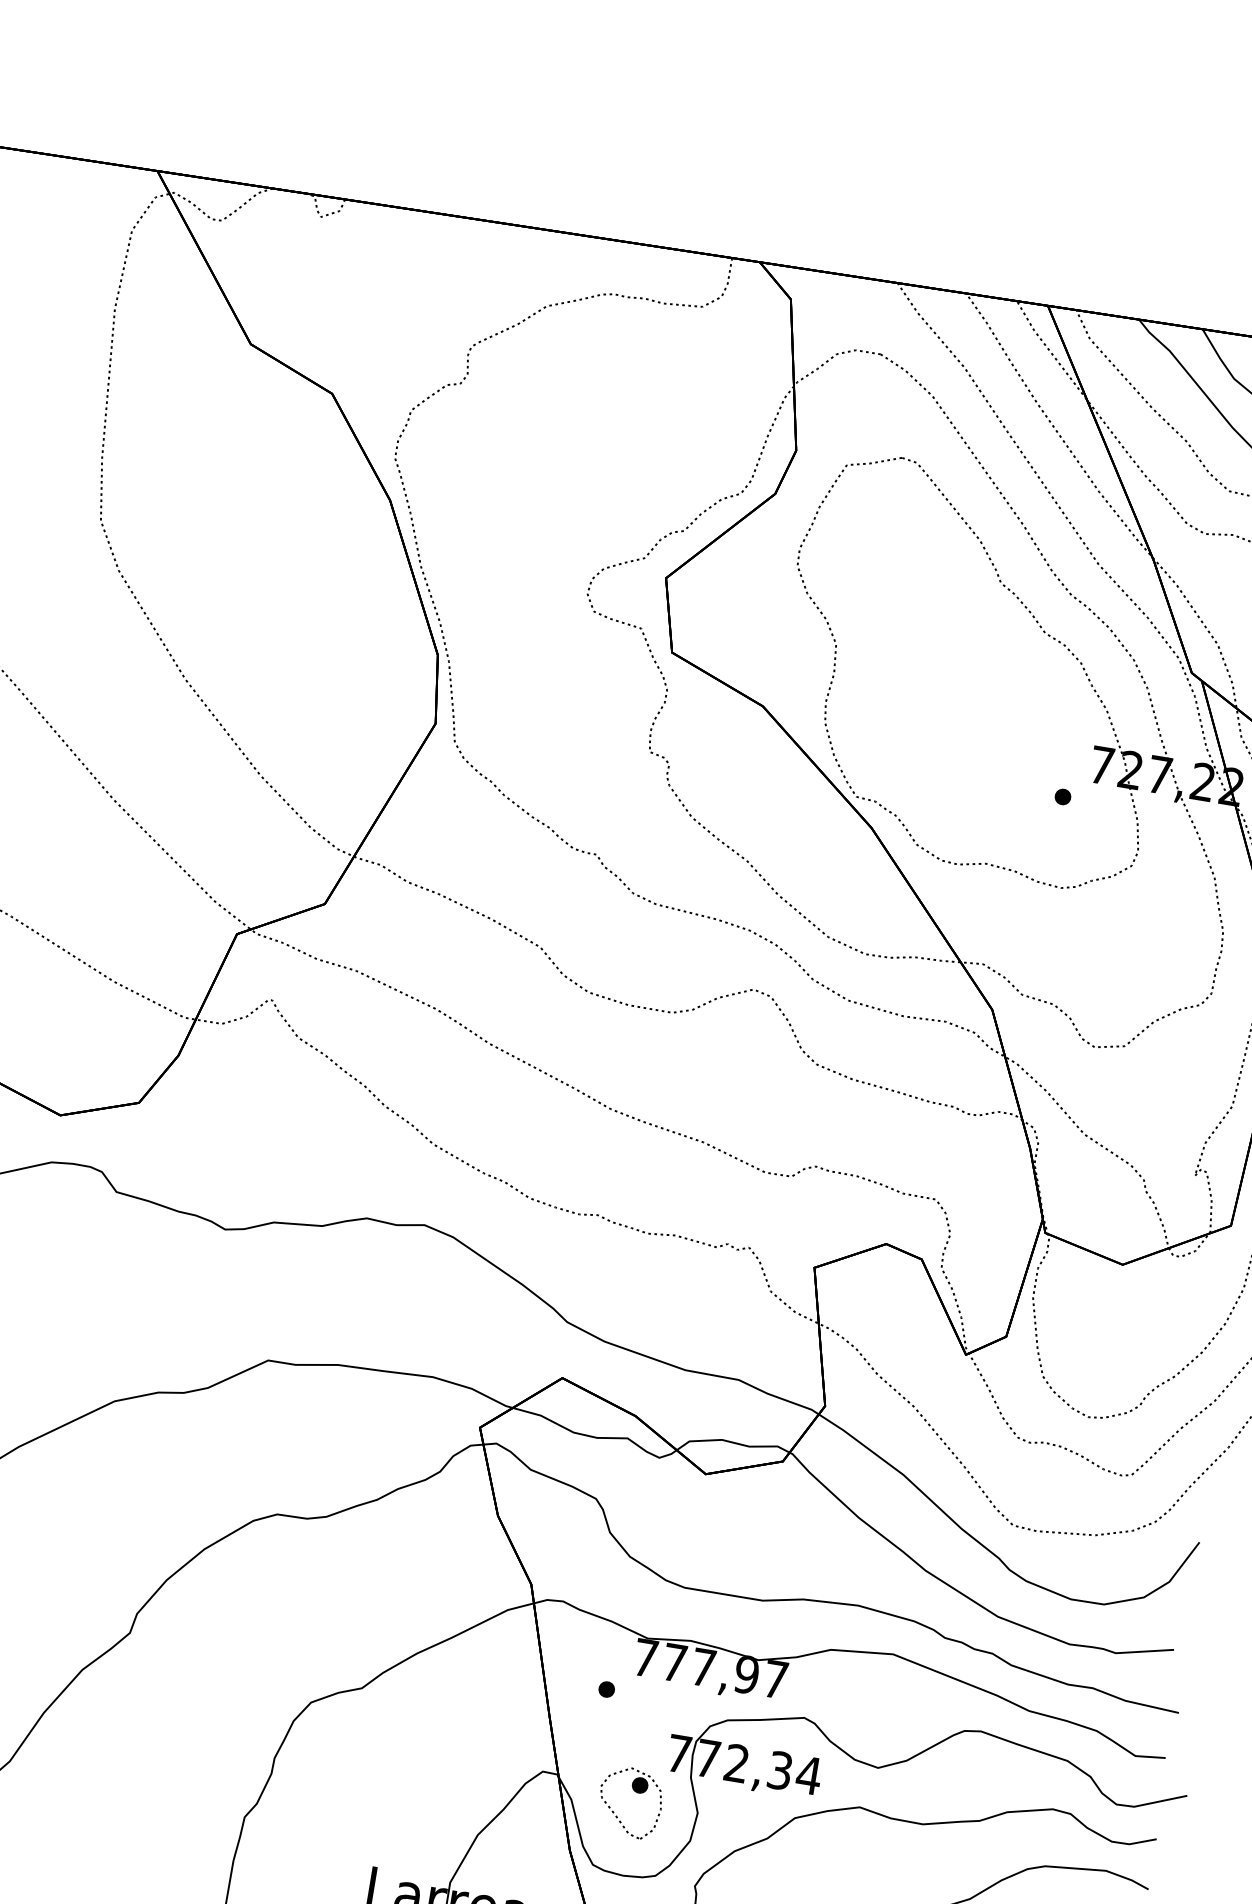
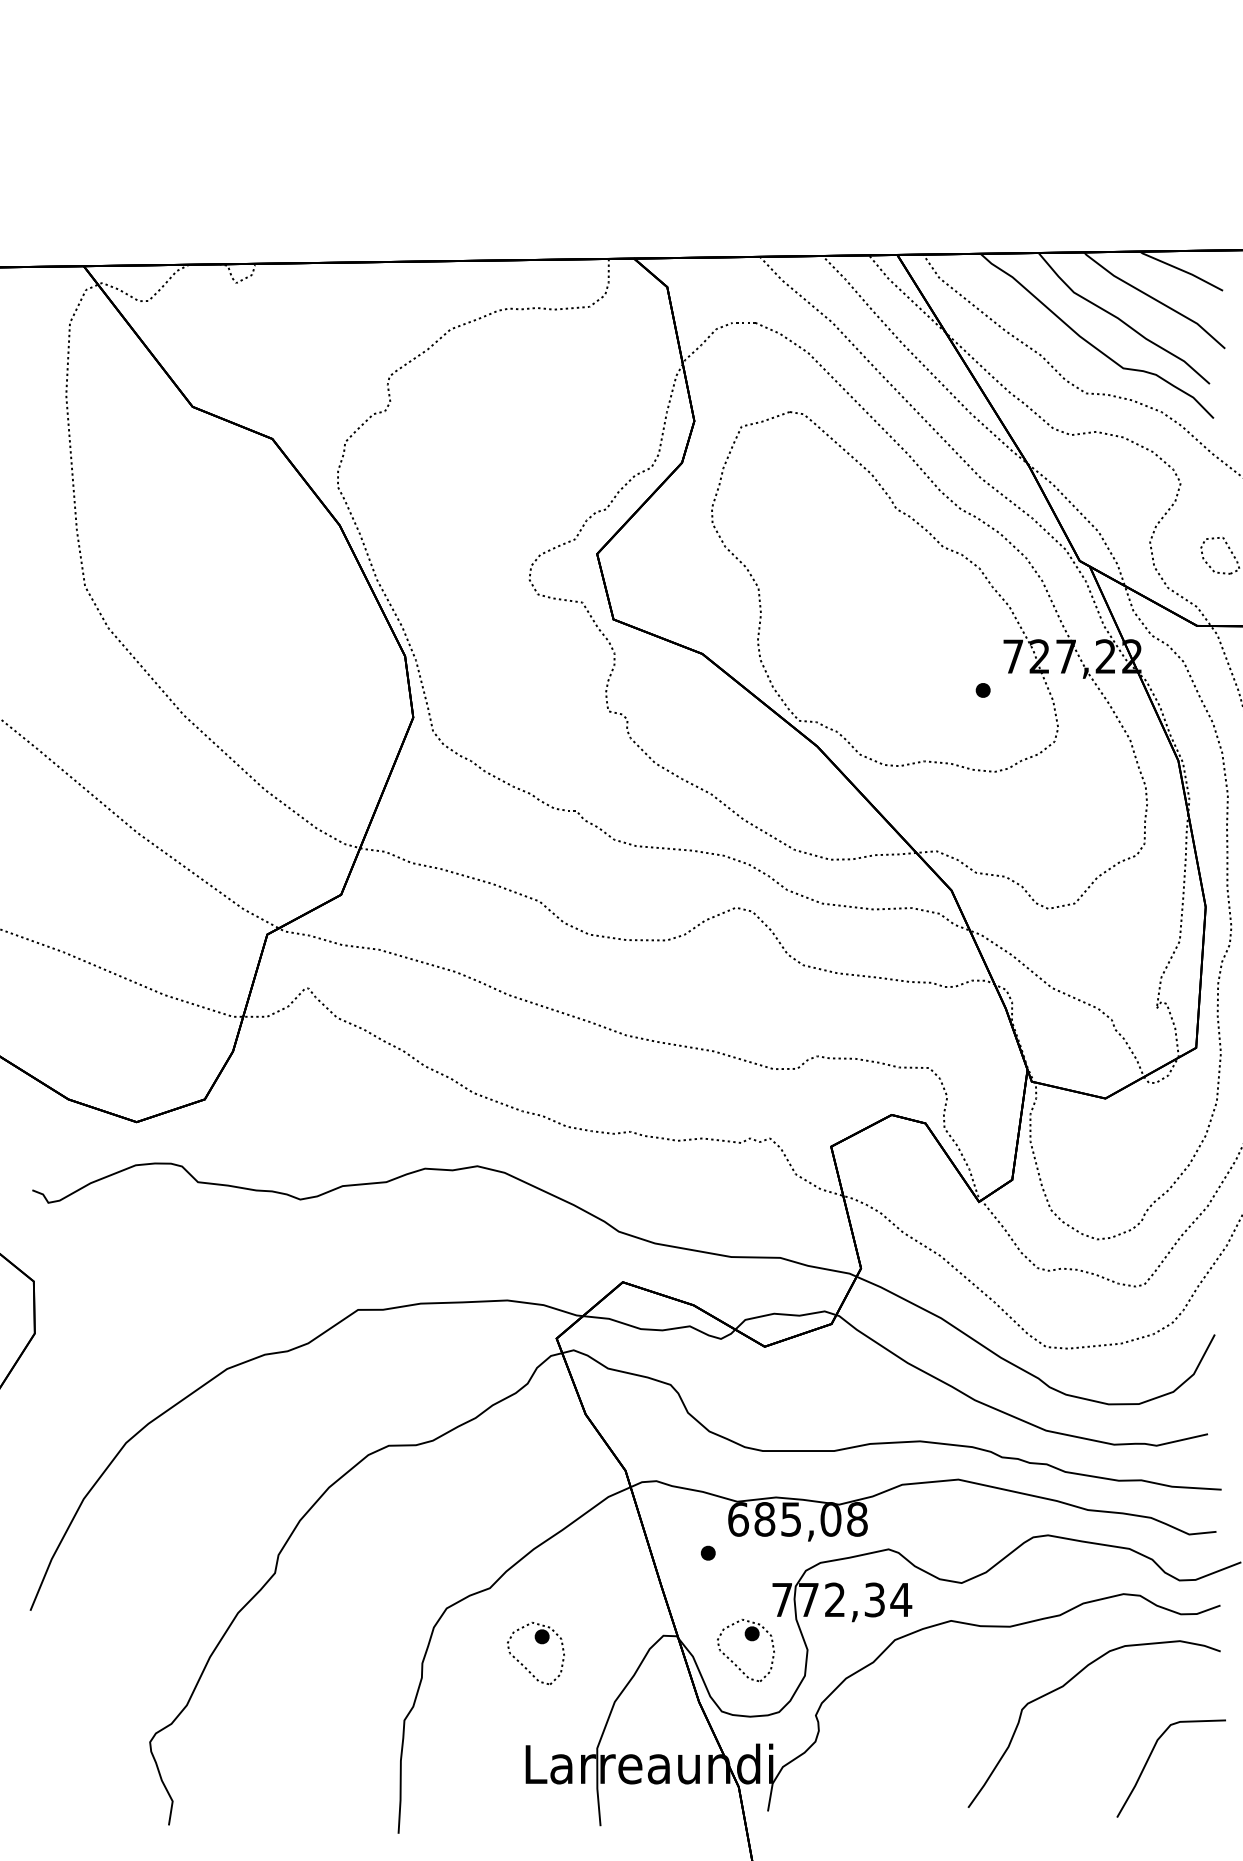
text: (710, 1668) -> (797, 1519), 777,97 -> 685,08
part: (407, 1758) -> (540, 1644), added

